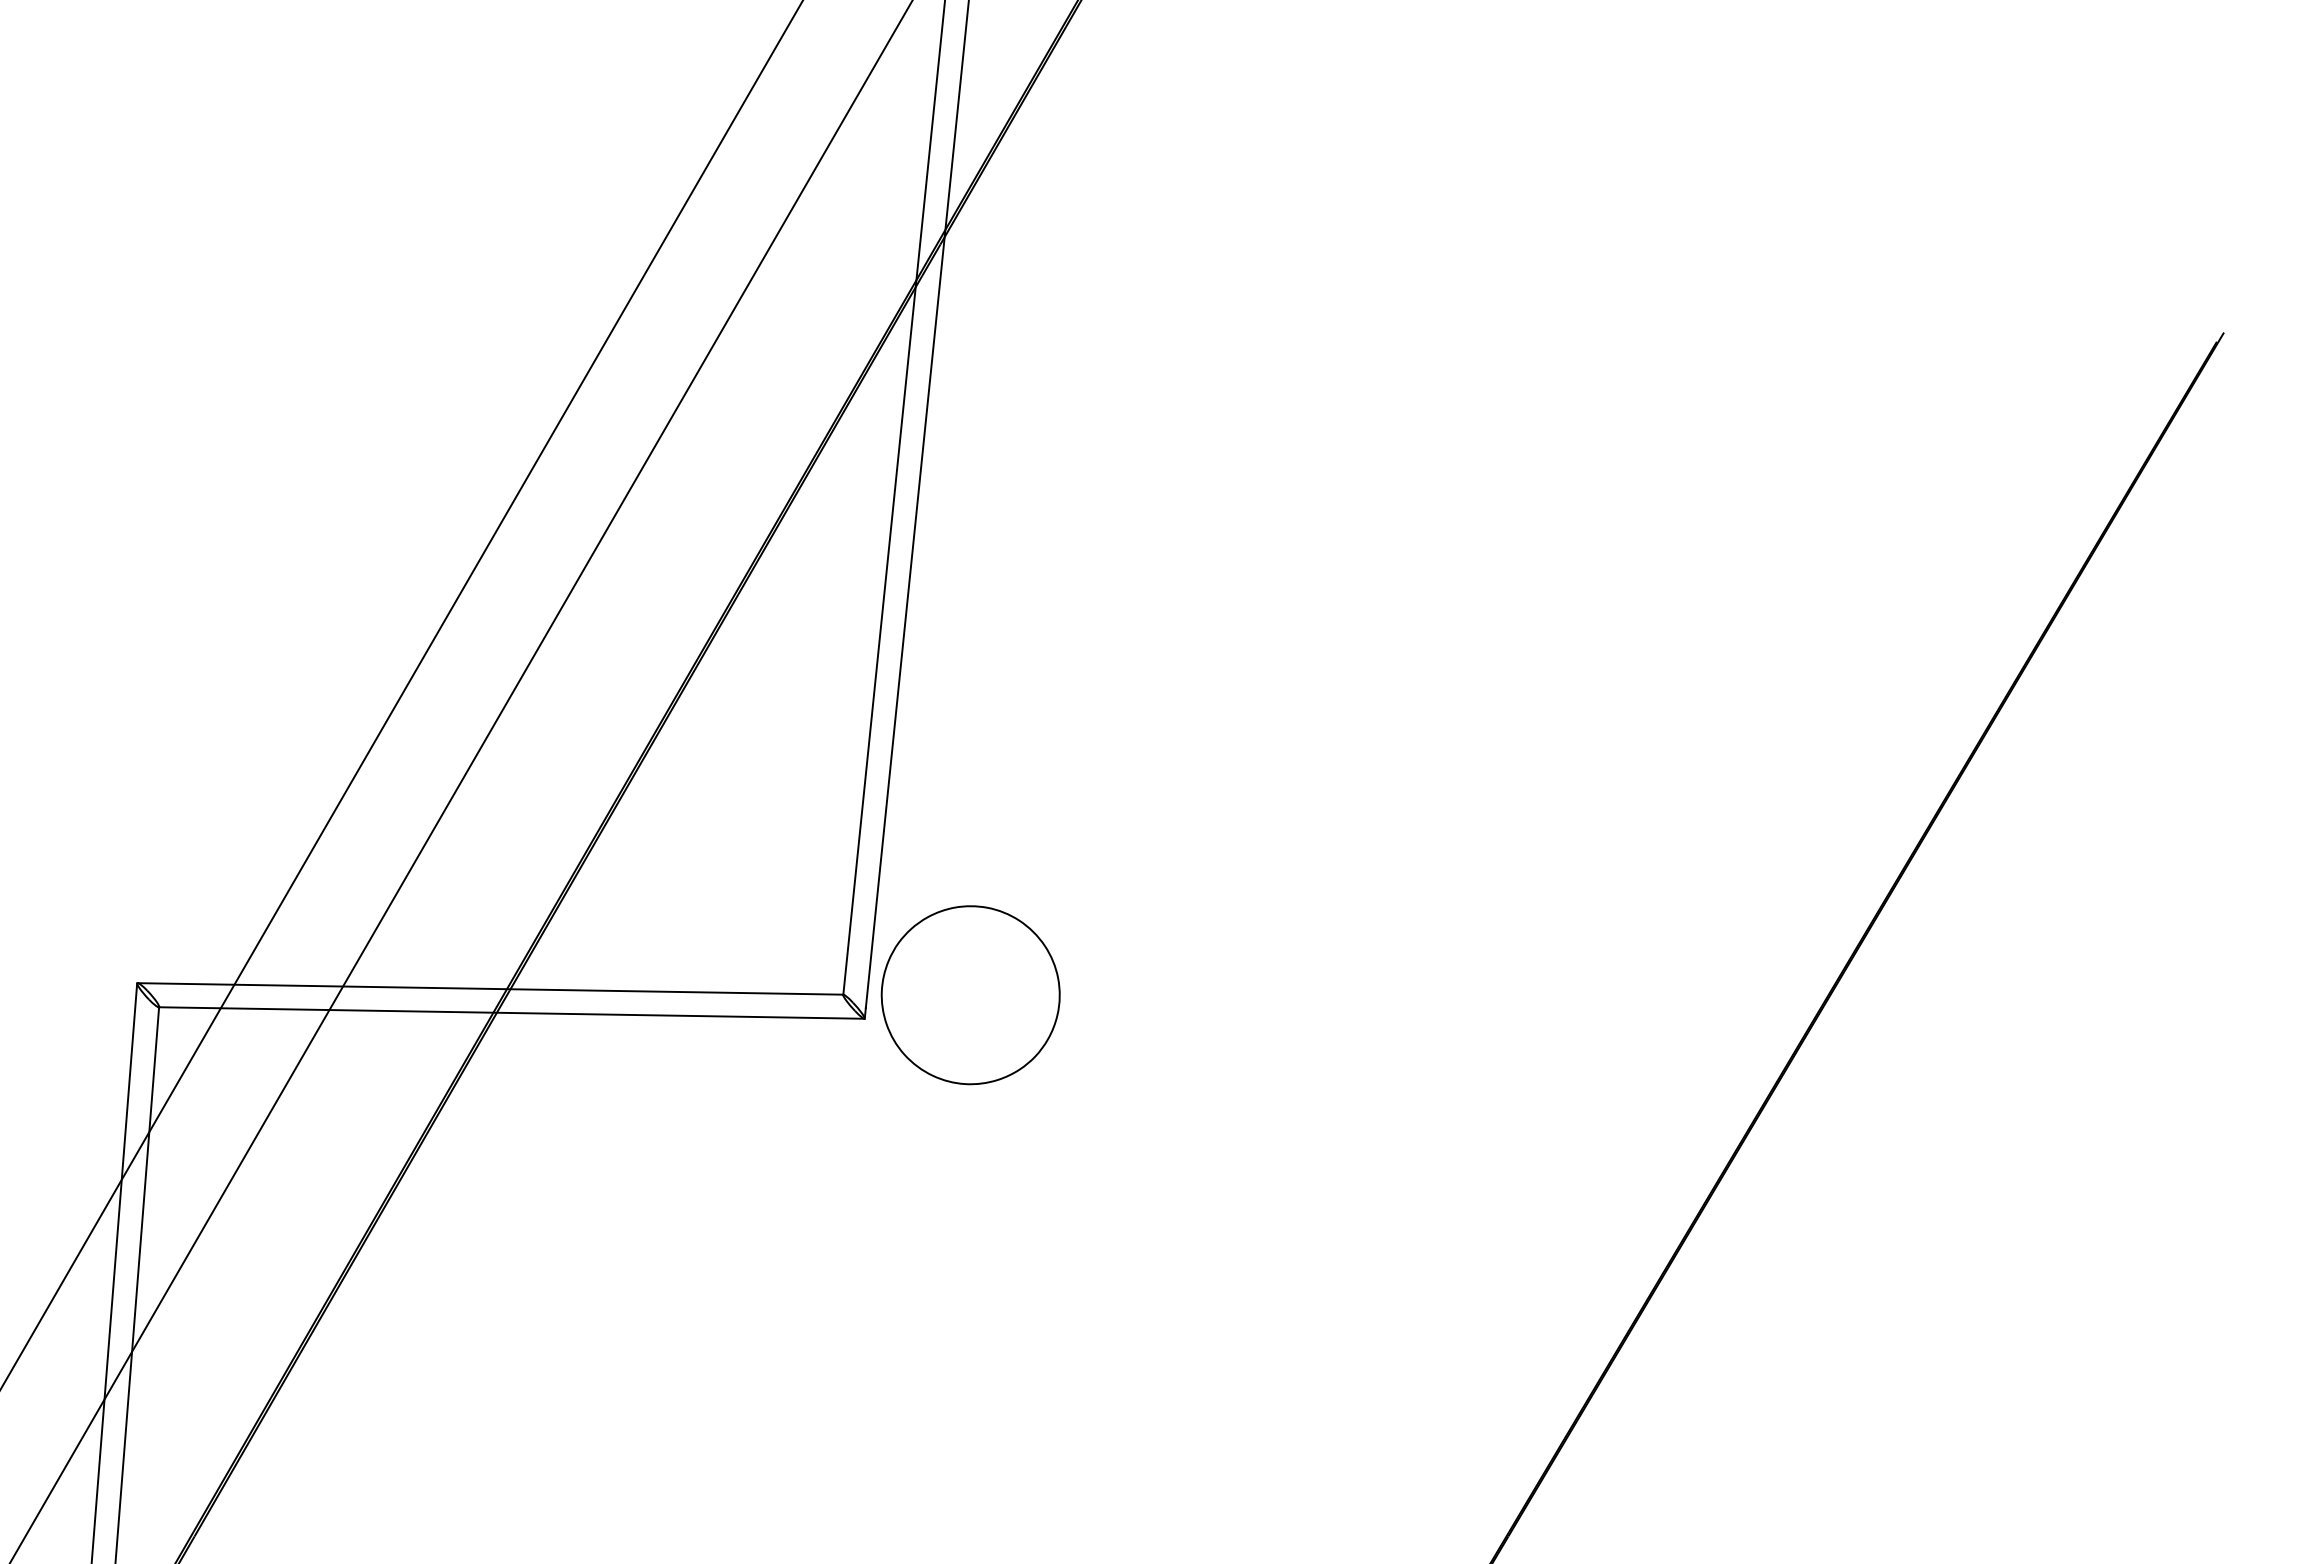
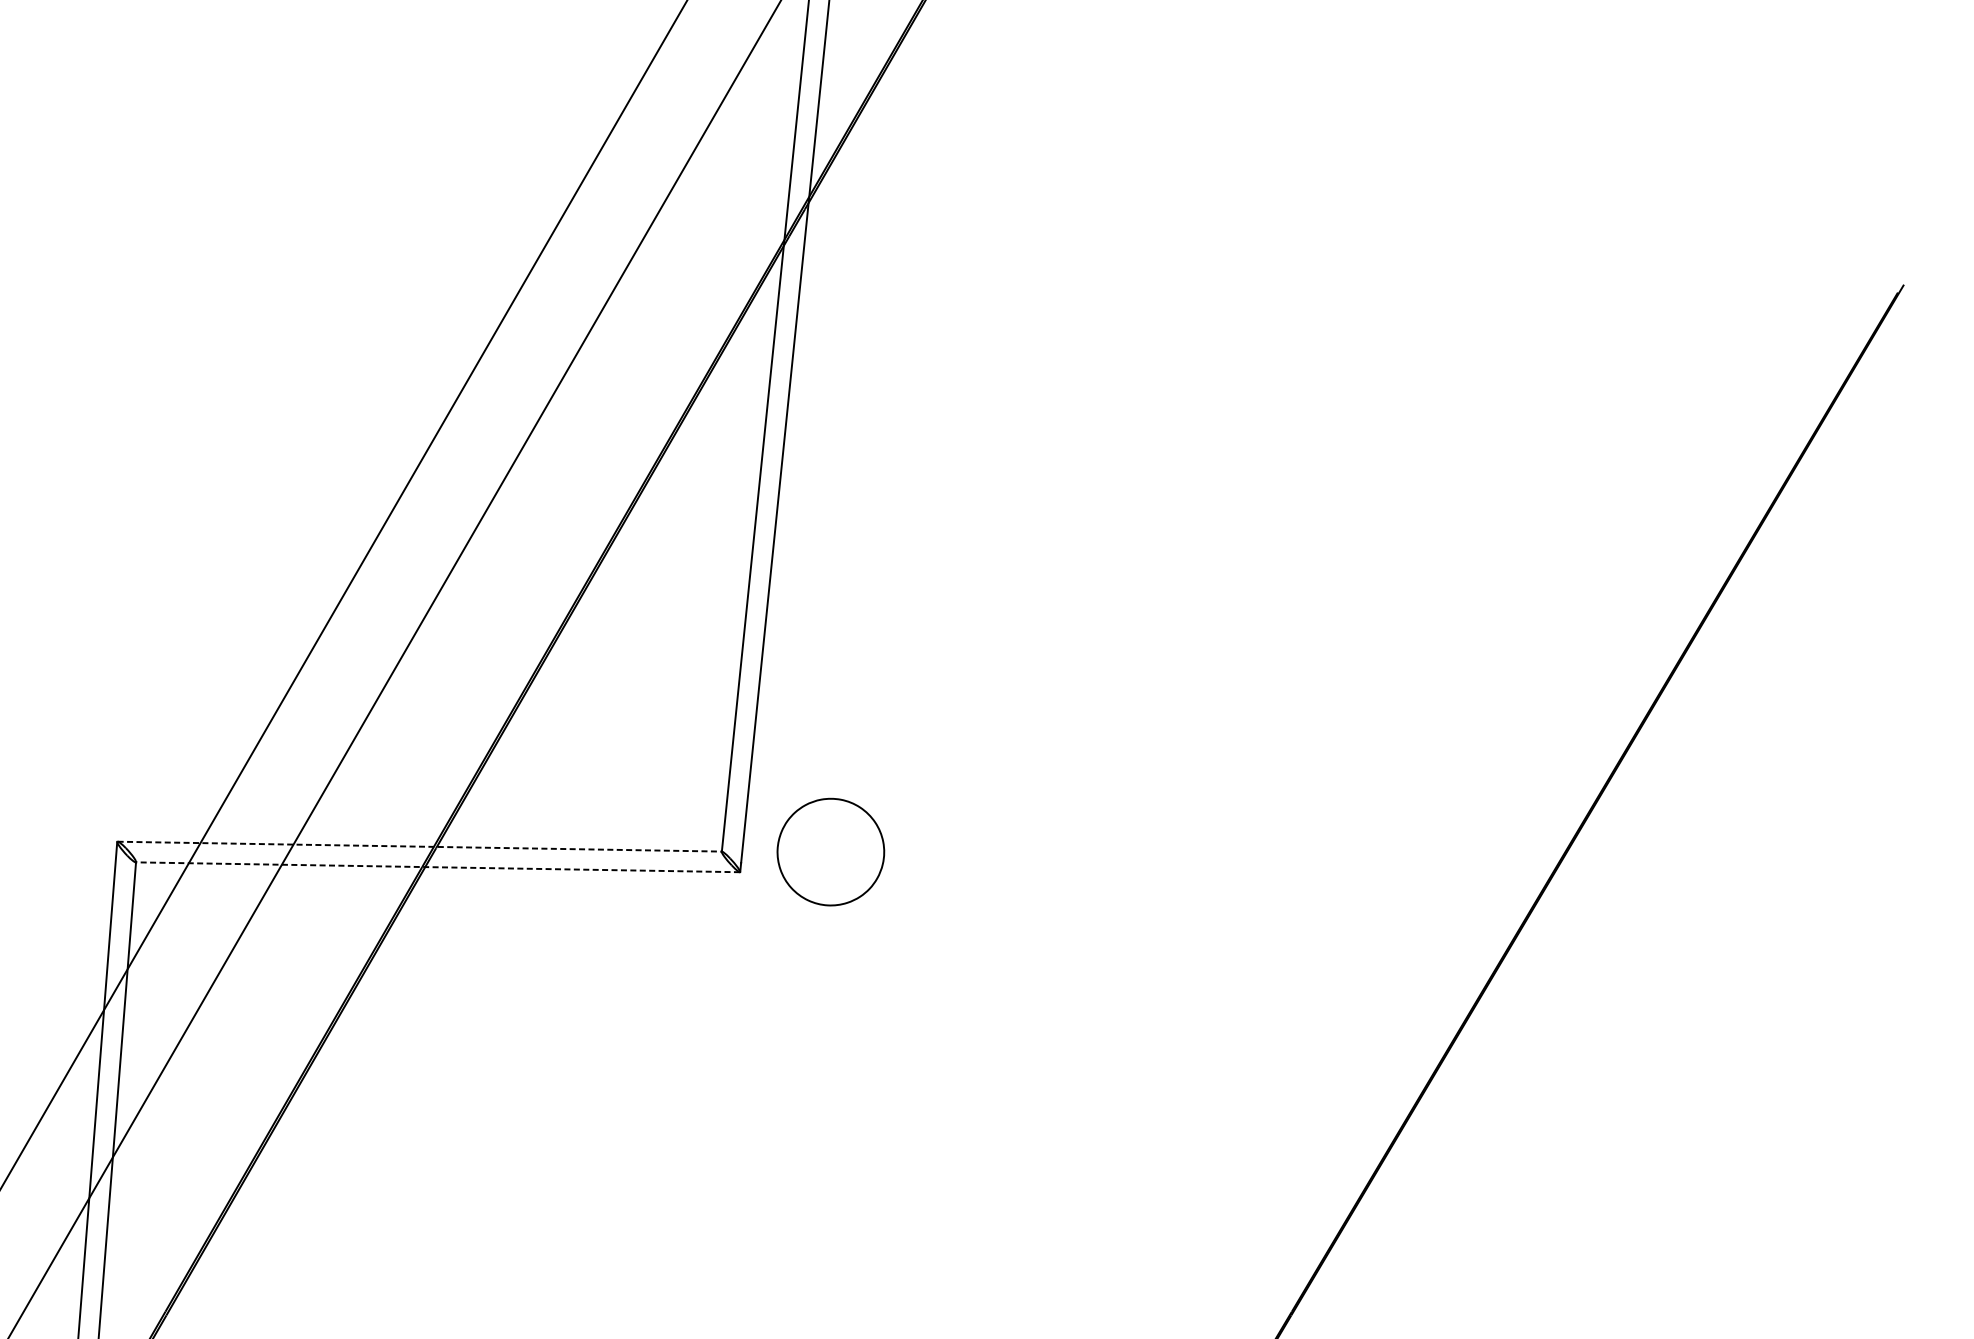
line: (491, 988) -> (420, 846), solid -> dashed
part: (970, 995) -> (830, 852), size x0.7
line: (511, 1013) -> (437, 867), solid -> dashed

